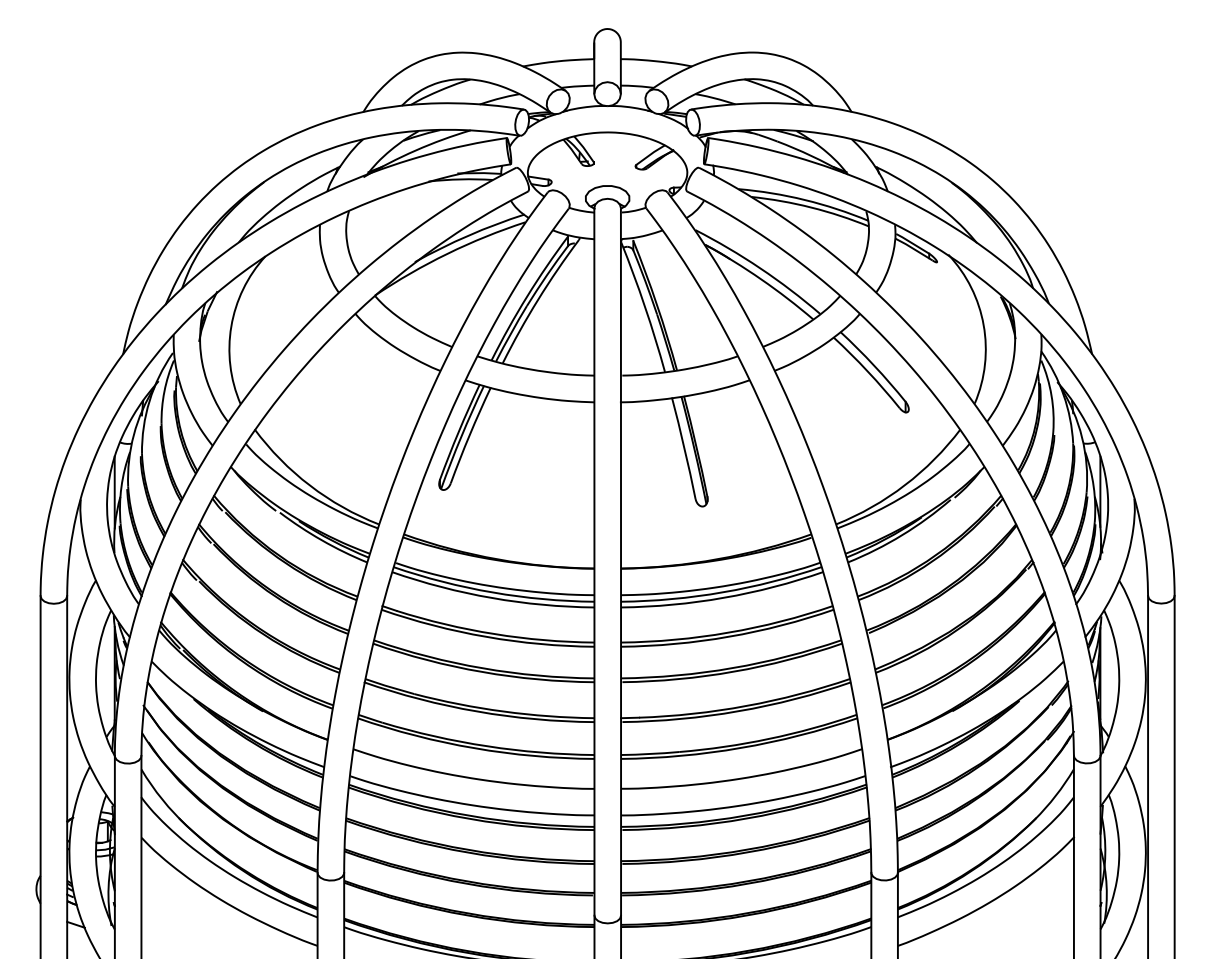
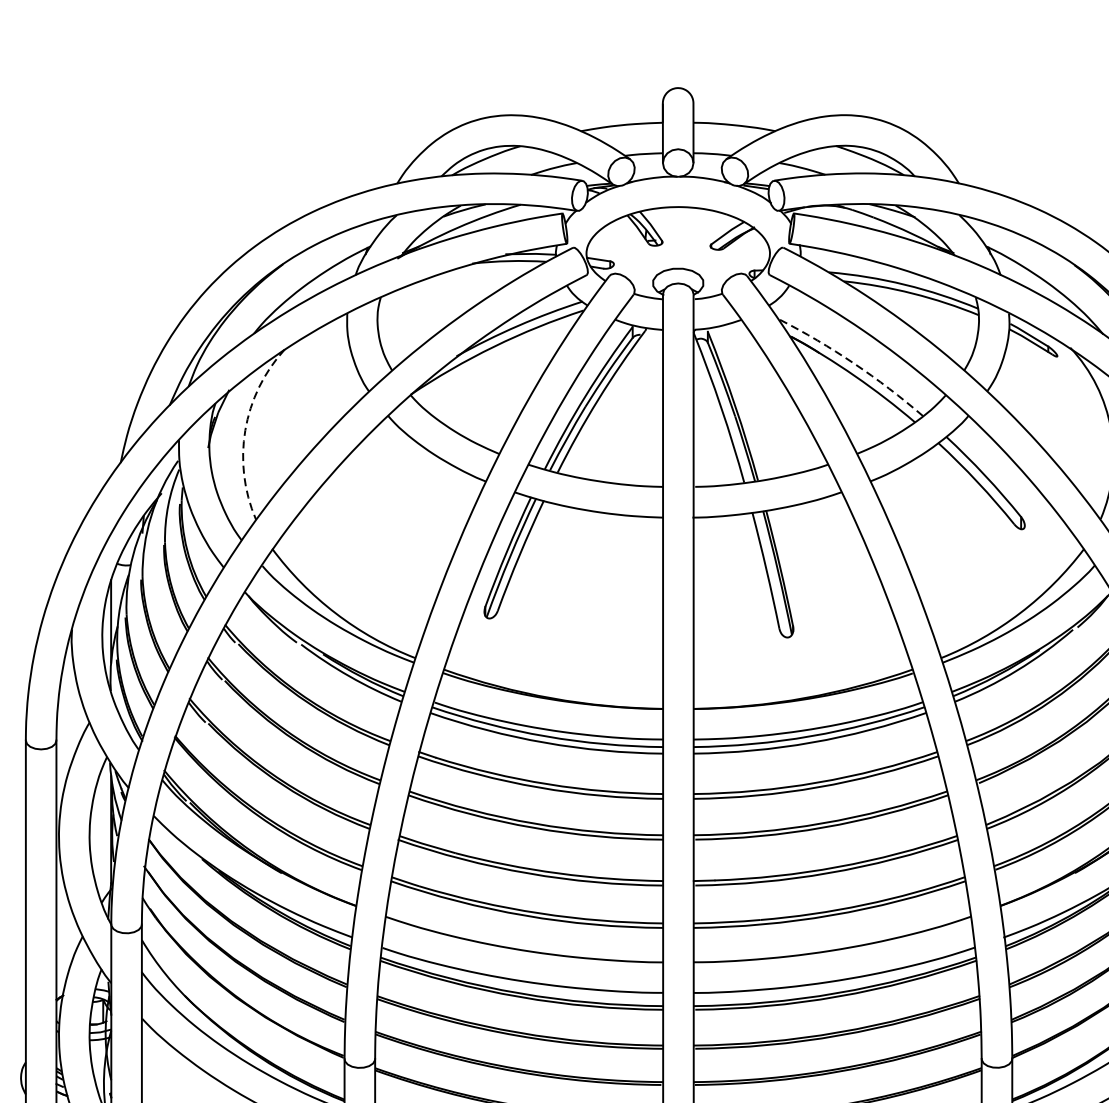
arc: (760, 268) -> (854, 363), solid -> dashed
arc: (231, 326) -> (245, 430), solid -> dashed

